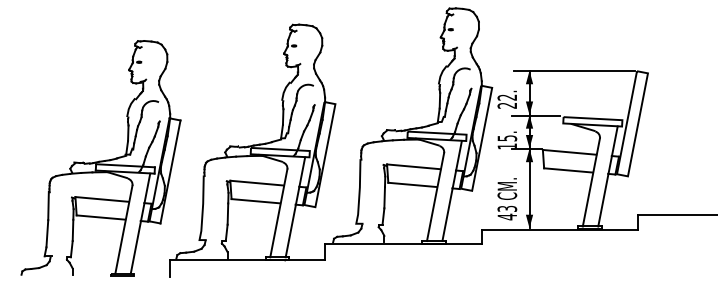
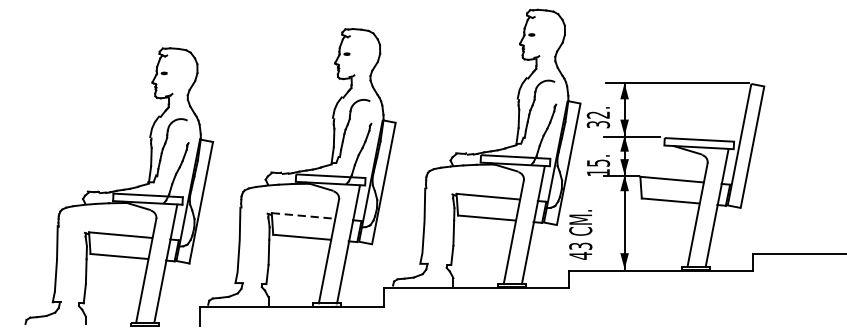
text: (507, 105) -> (598, 124), 22. -> 32.
line: (257, 183) -> (303, 216), solid -> dashed
text: (507, 199) -> (580, 235), moved

